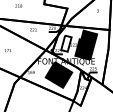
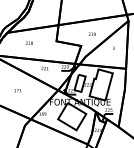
fill: (85, 44) -> (100, 84), removed
fill: (59, 74) -> (72, 116), removed

